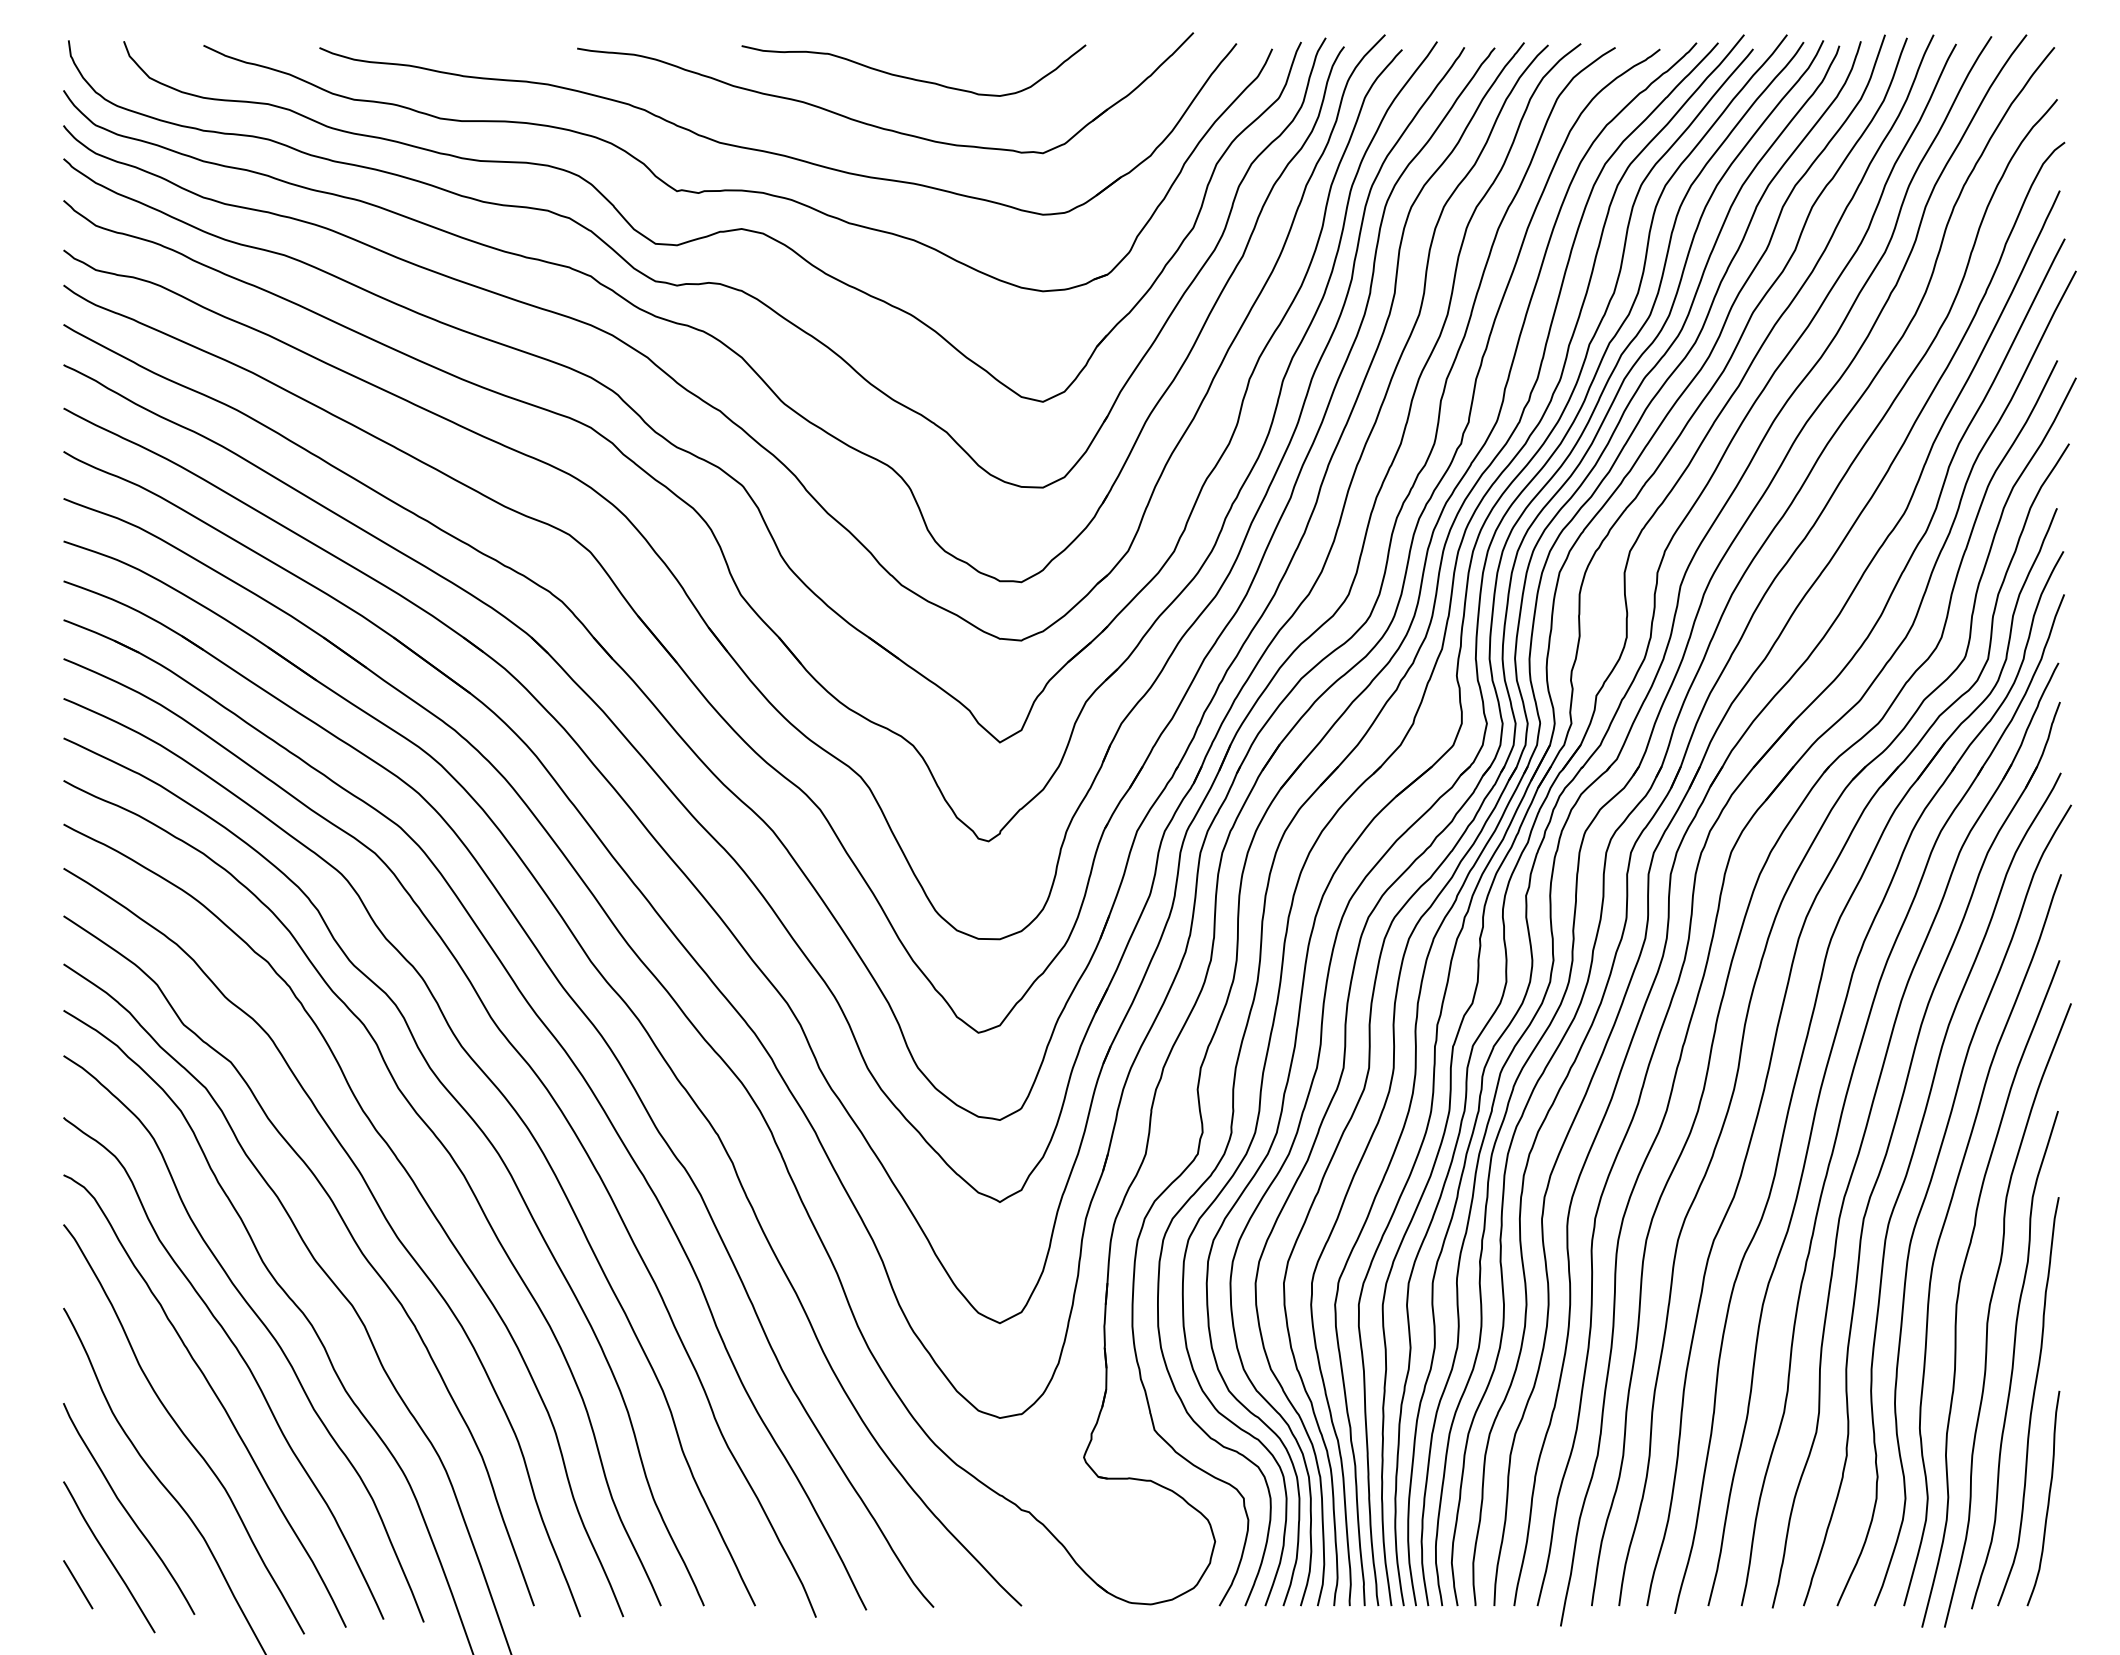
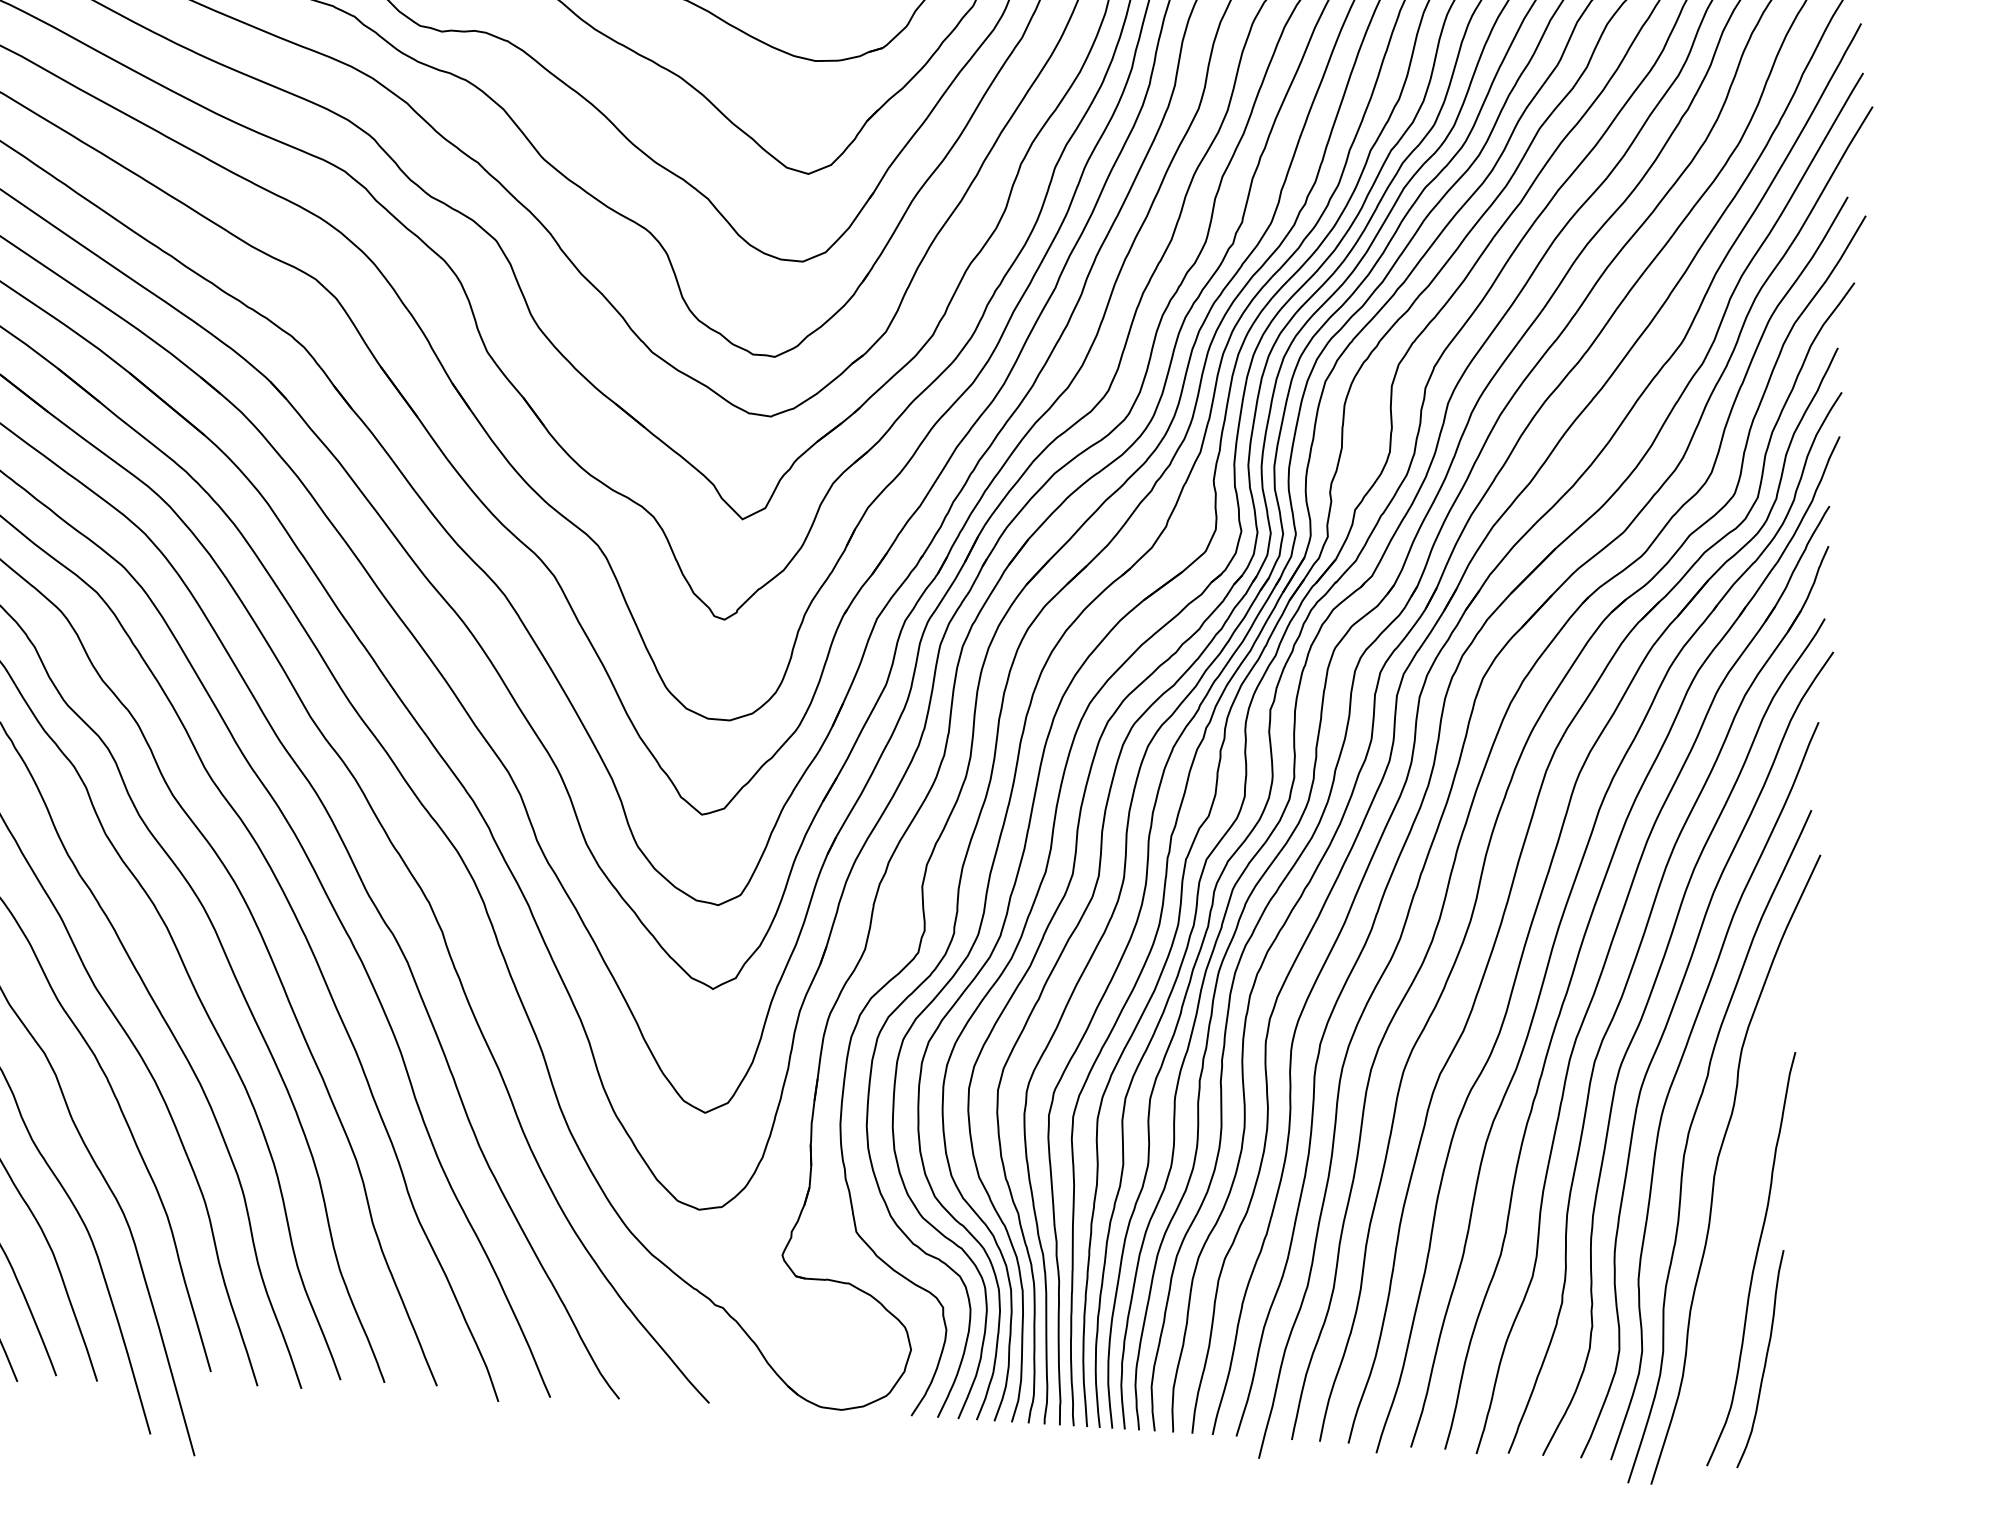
curve: (2014, 1360) -> (1739, 1216), removed

